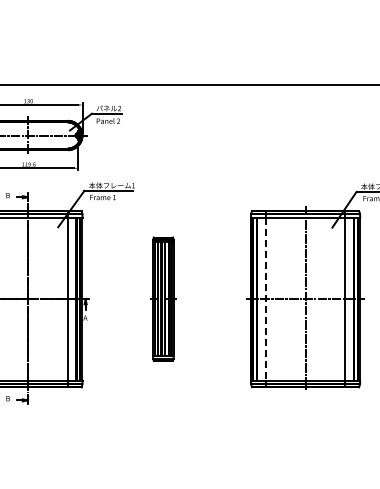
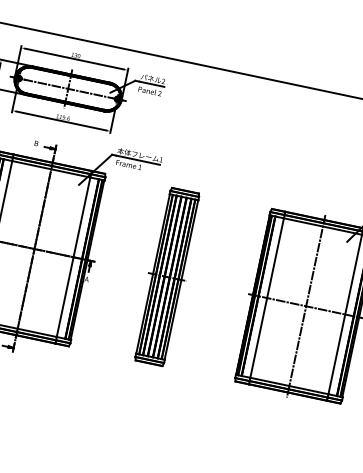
part: (162, 299) -> (166, 277), size x1.43
line: (265, 299) -> (266, 298), dashed -> solid

